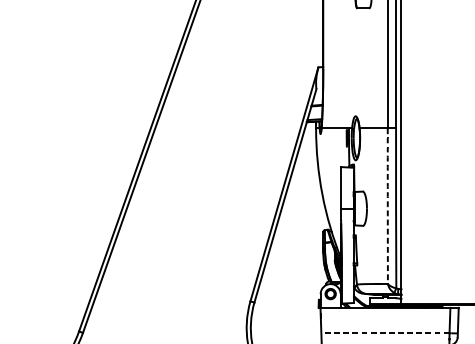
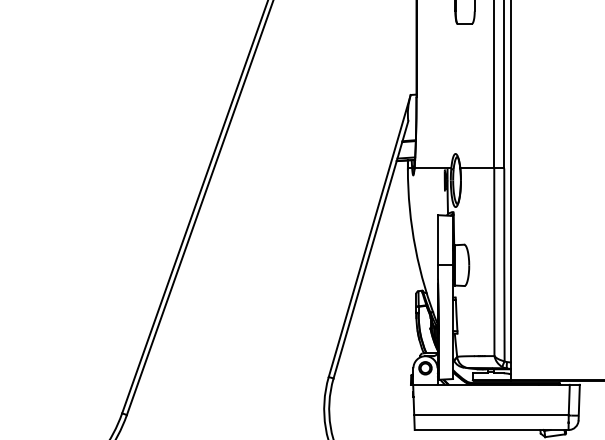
arc: (387, 206) -> (494, 262), dashed -> solid
line: (384, 333) -> (490, 415), dashed -> solid

